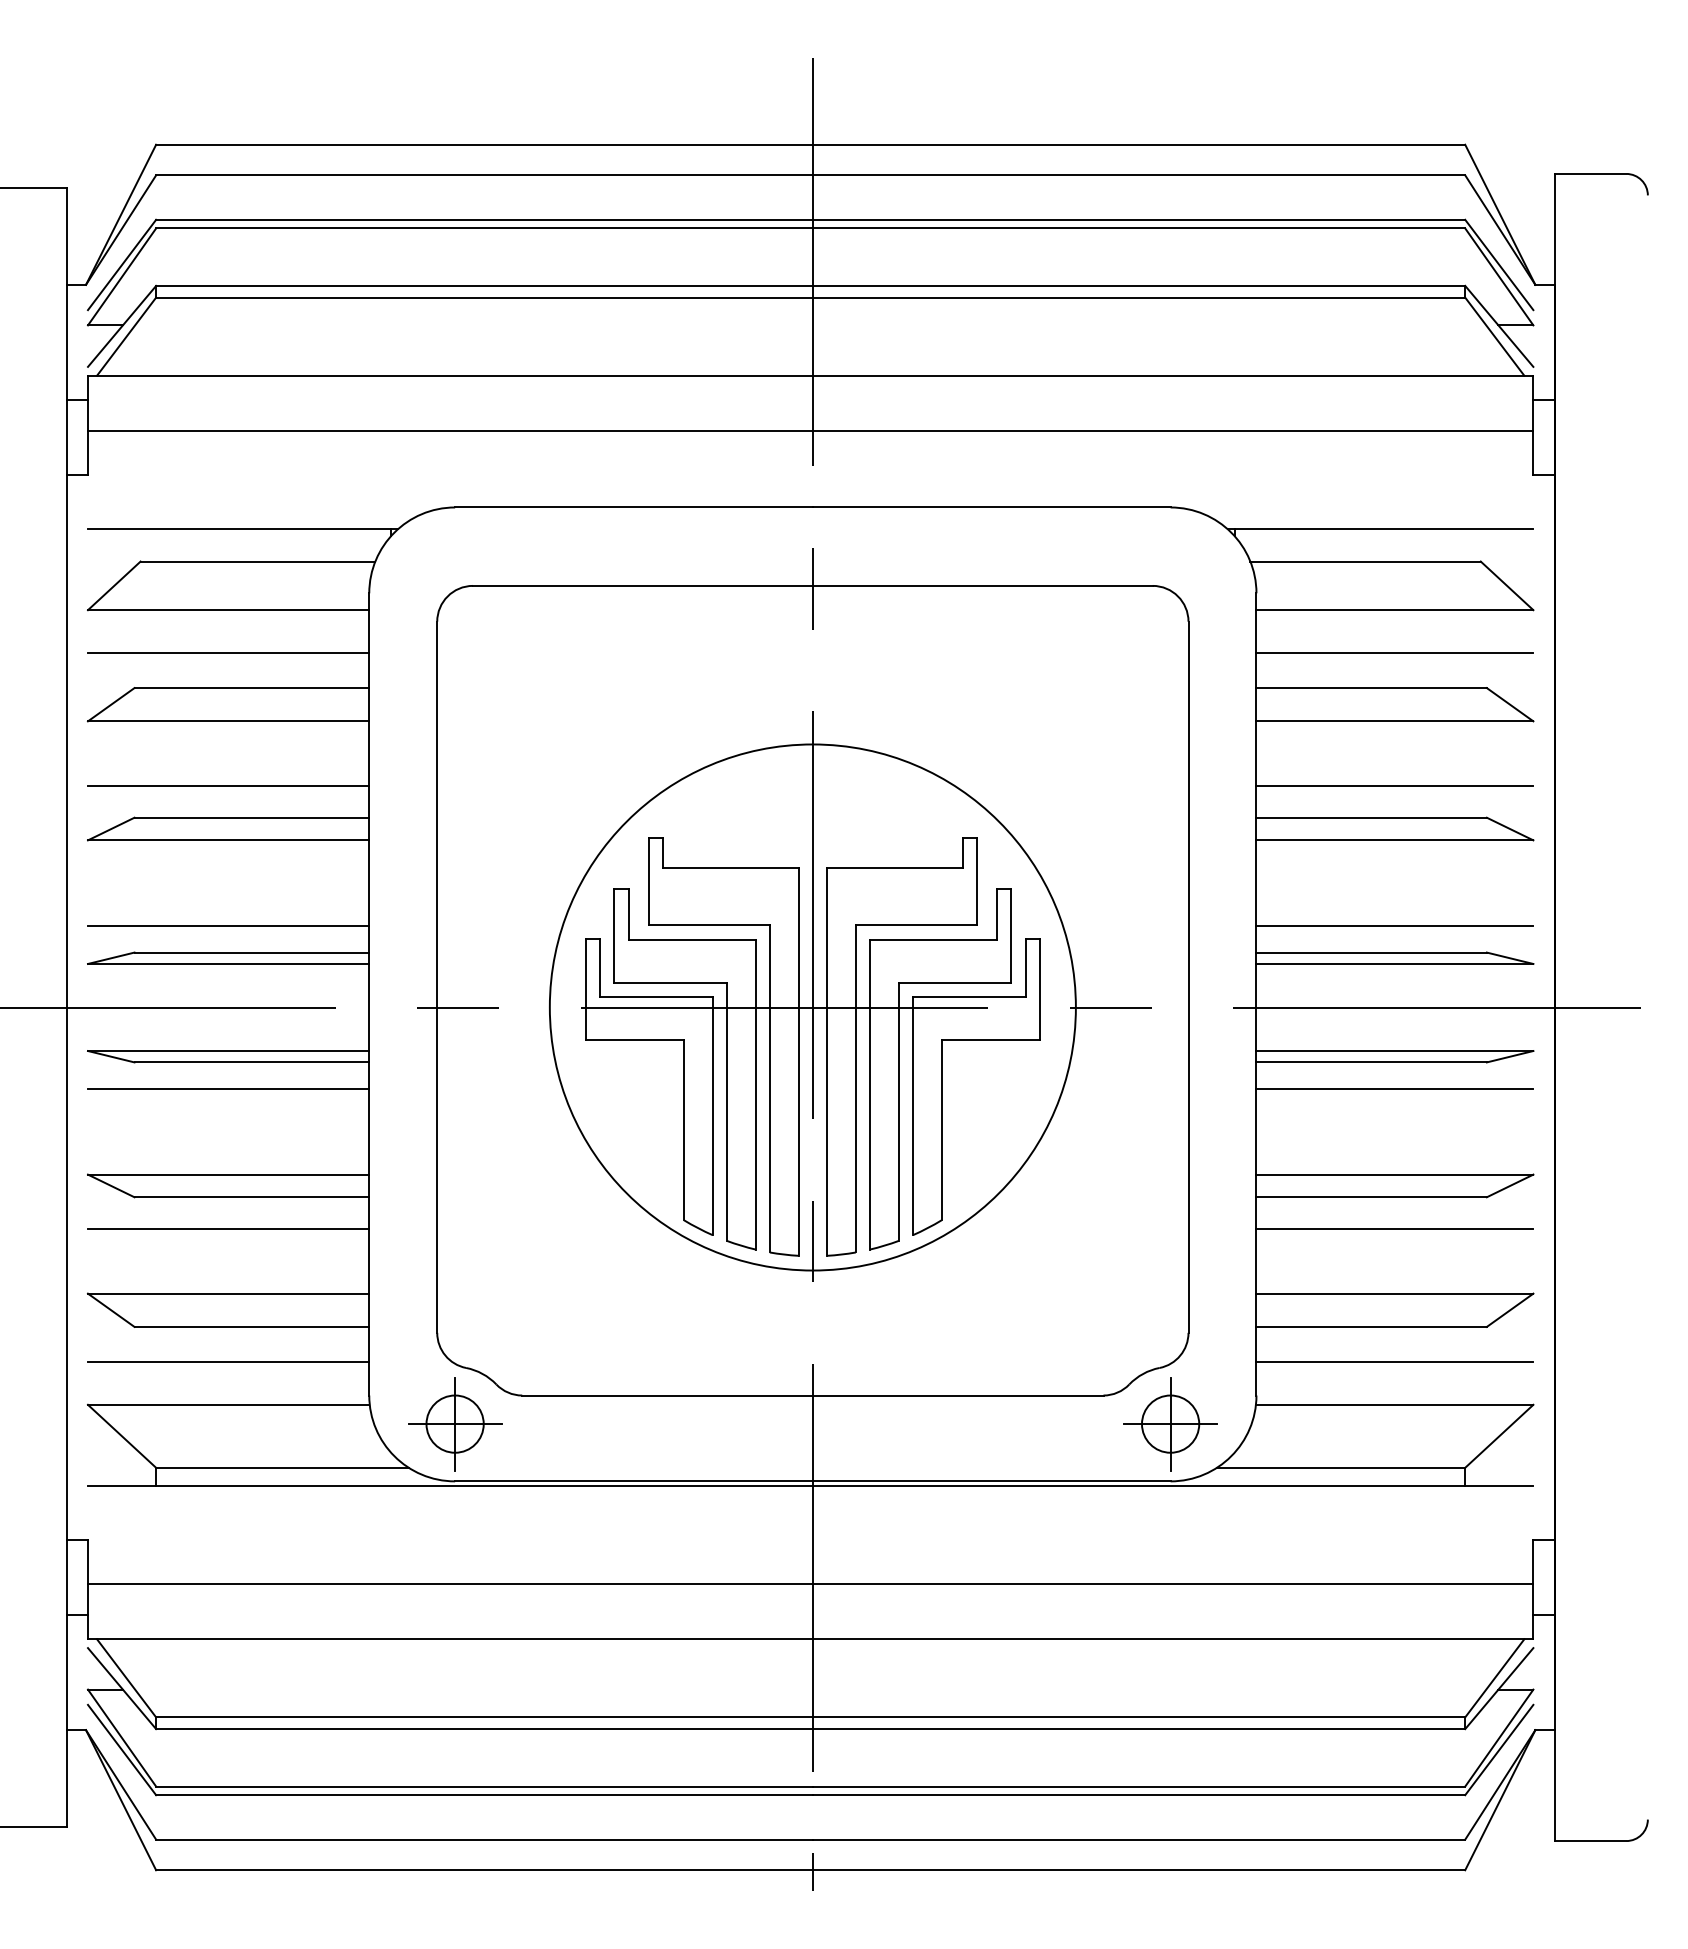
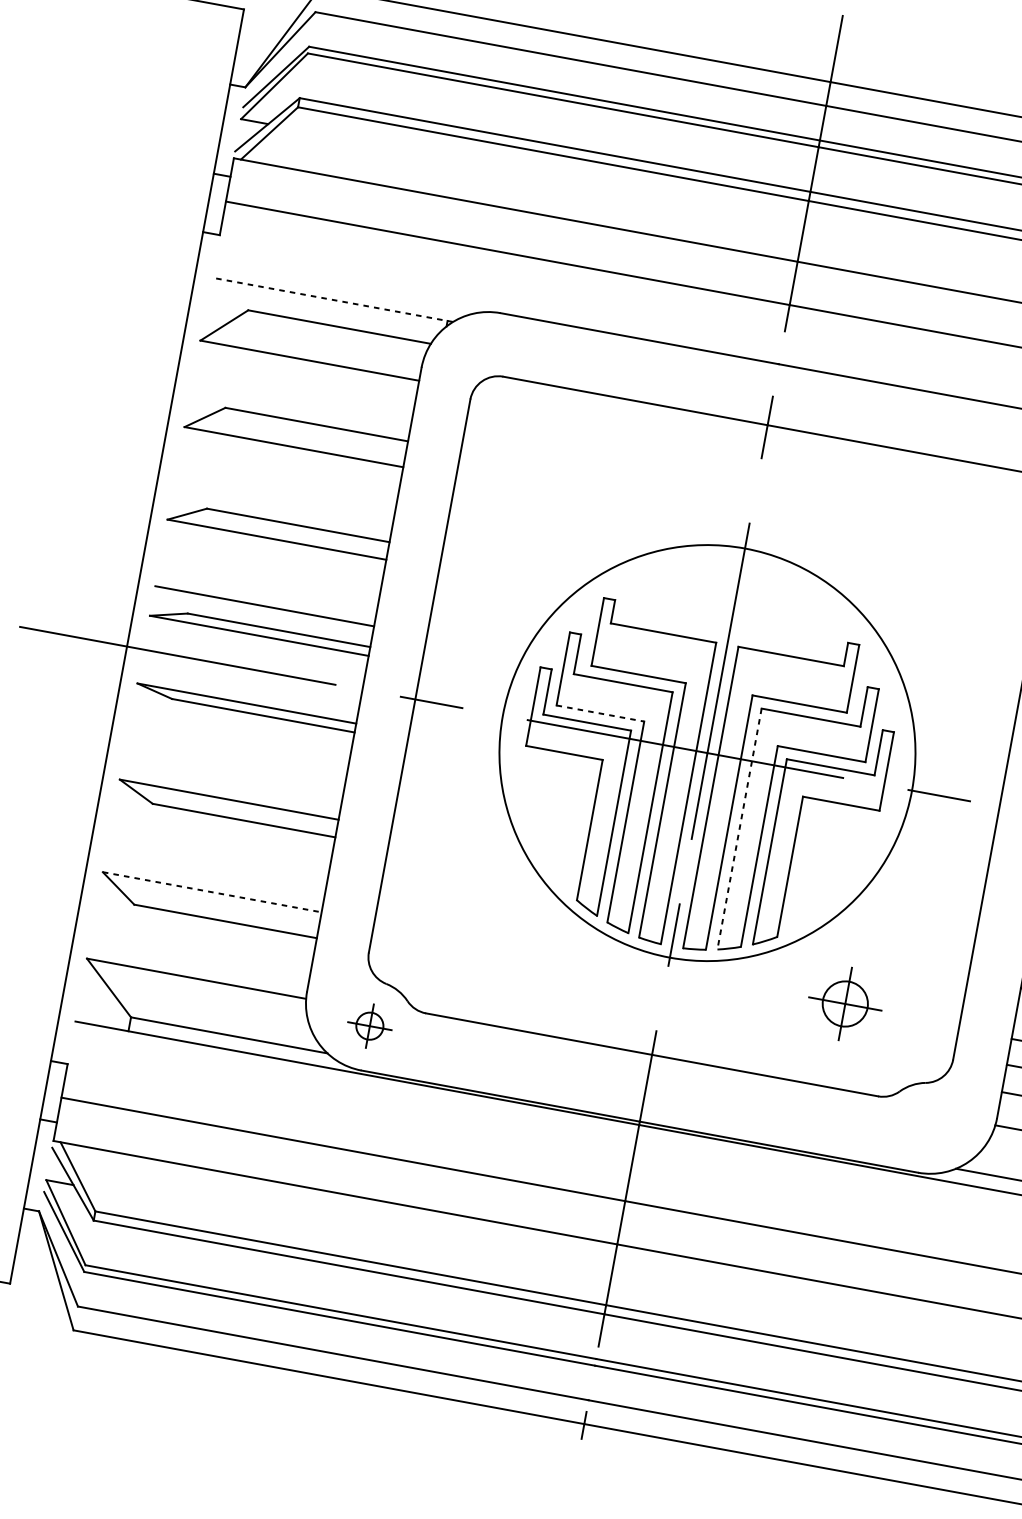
line: (242, 529) -> (332, 299), solid -> dashed
line: (228, 653) -> (303, 394), removed
line: (228, 786) -> (284, 497), removed
line: (671, 982) -> (601, 713), solid -> dashed
line: (228, 1089) -> (241, 733), removed
line: (870, 1094) -> (739, 828), solid -> dashed
line: (228, 1228) -> (221, 841), removed
line: (228, 1293) -> (212, 892), solid -> dashed
line: (228, 1361) -> (202, 944), removed
part: (455, 1424) -> (370, 1026), size x0.6
part: (1170, 1424) -> (845, 1004), moved

